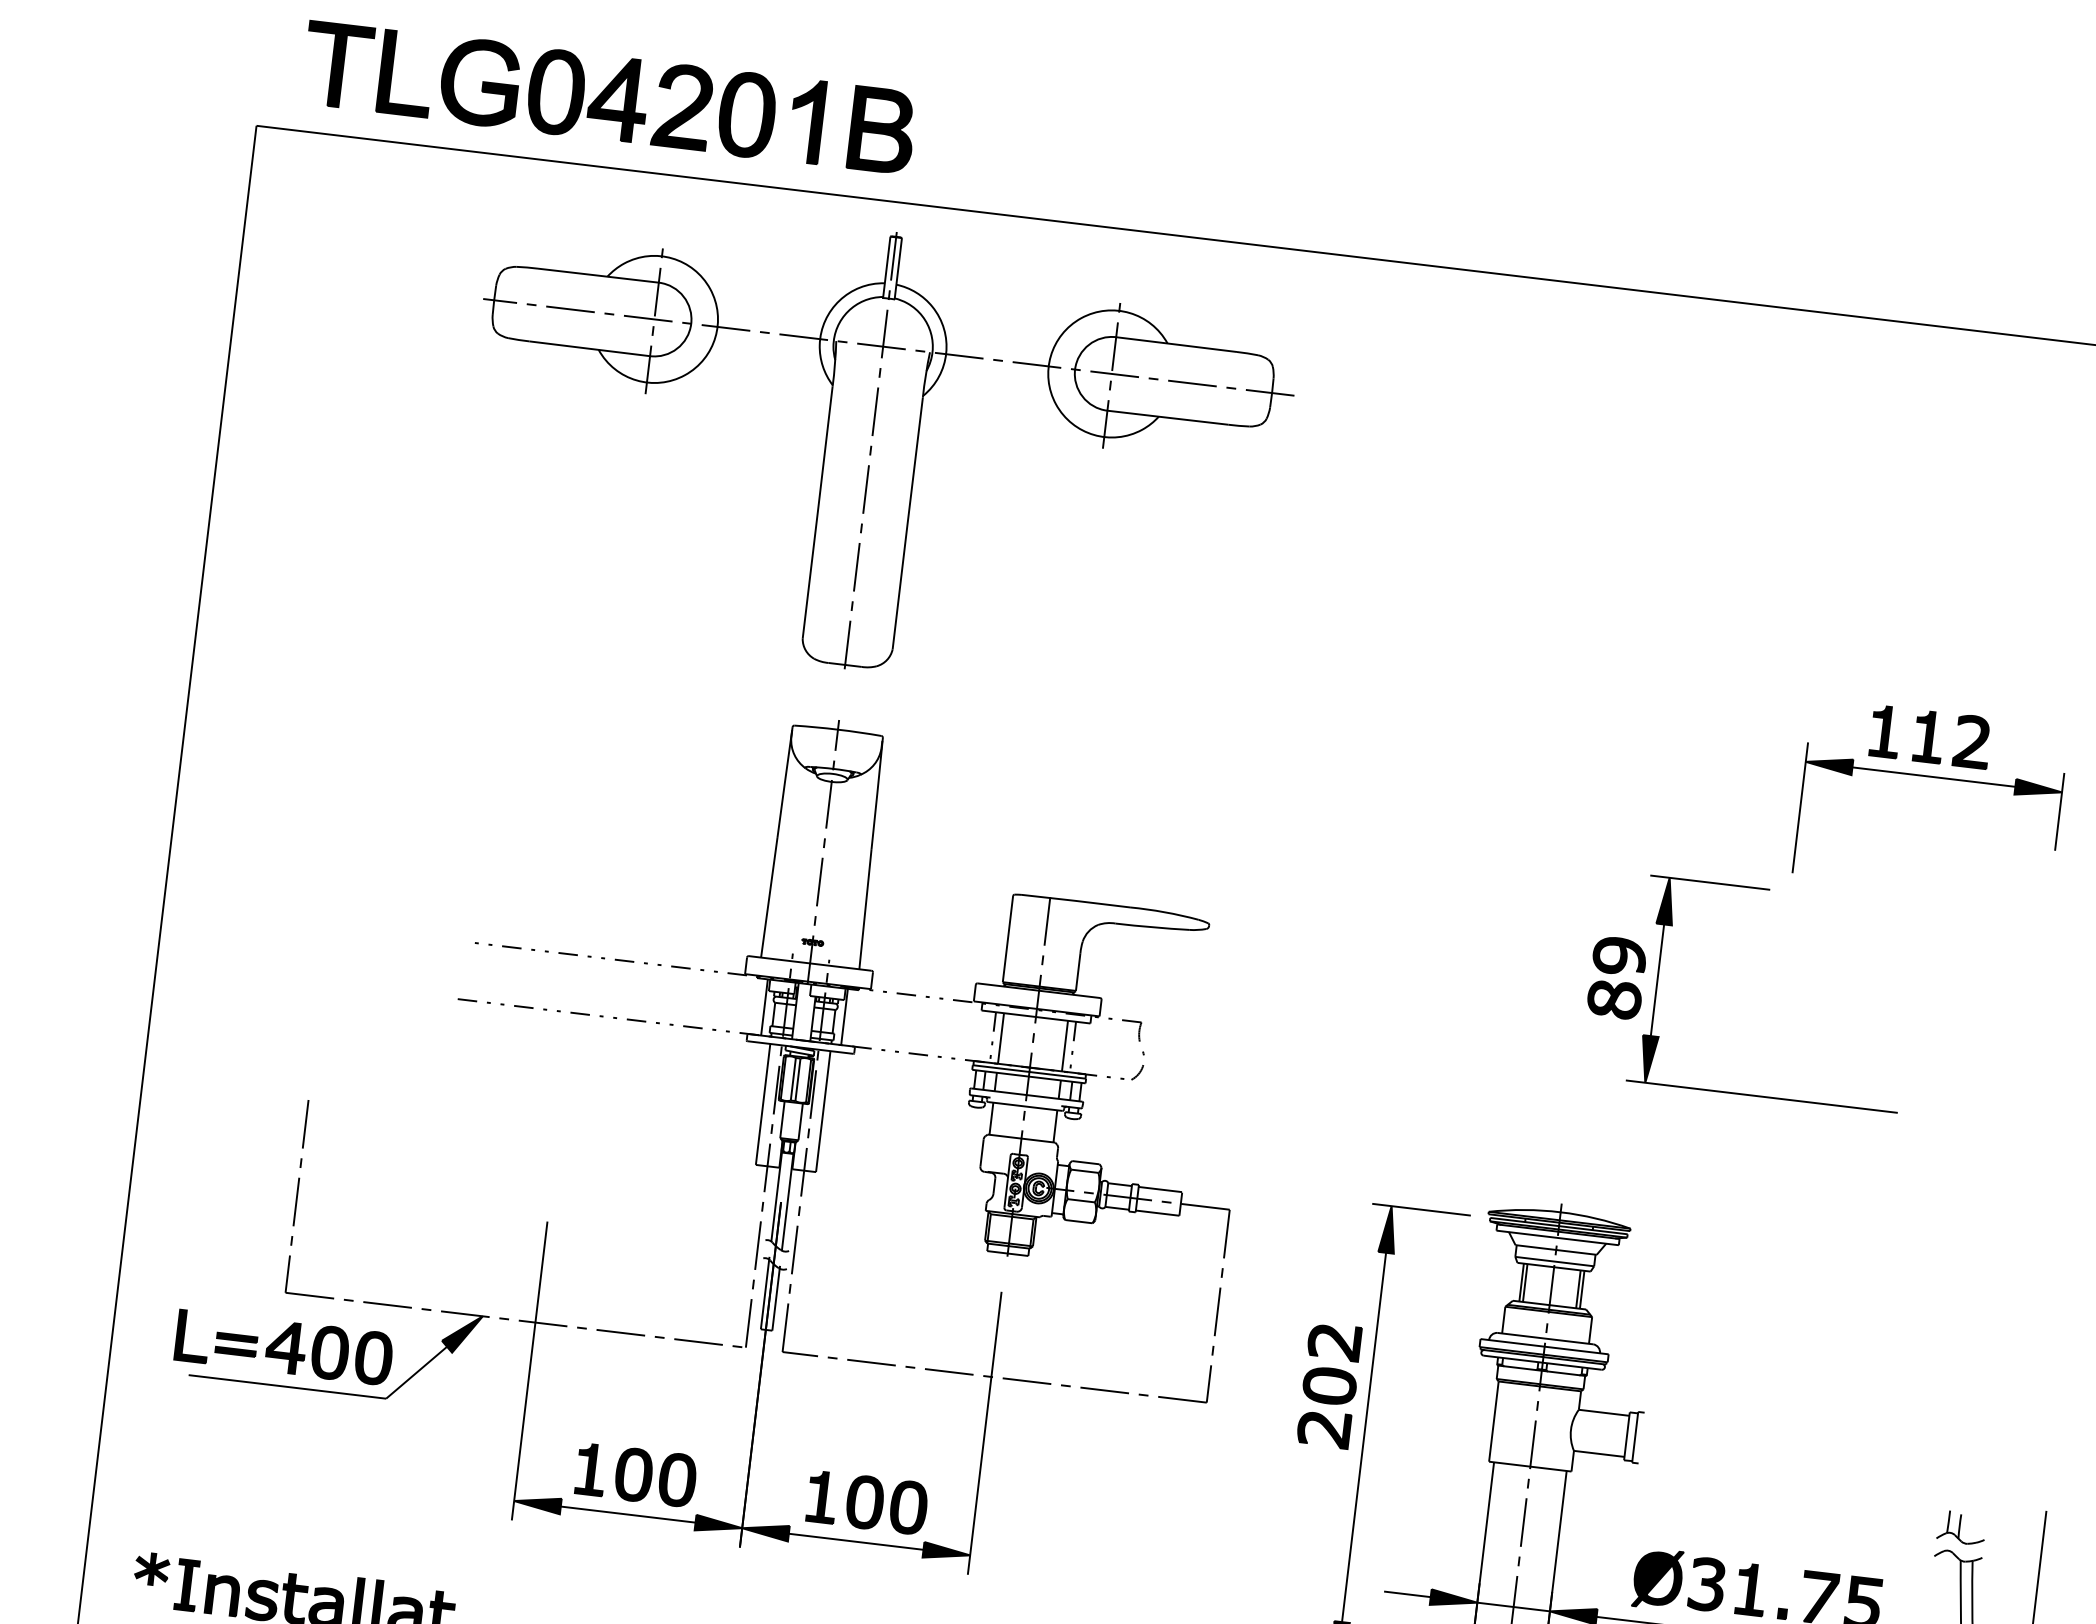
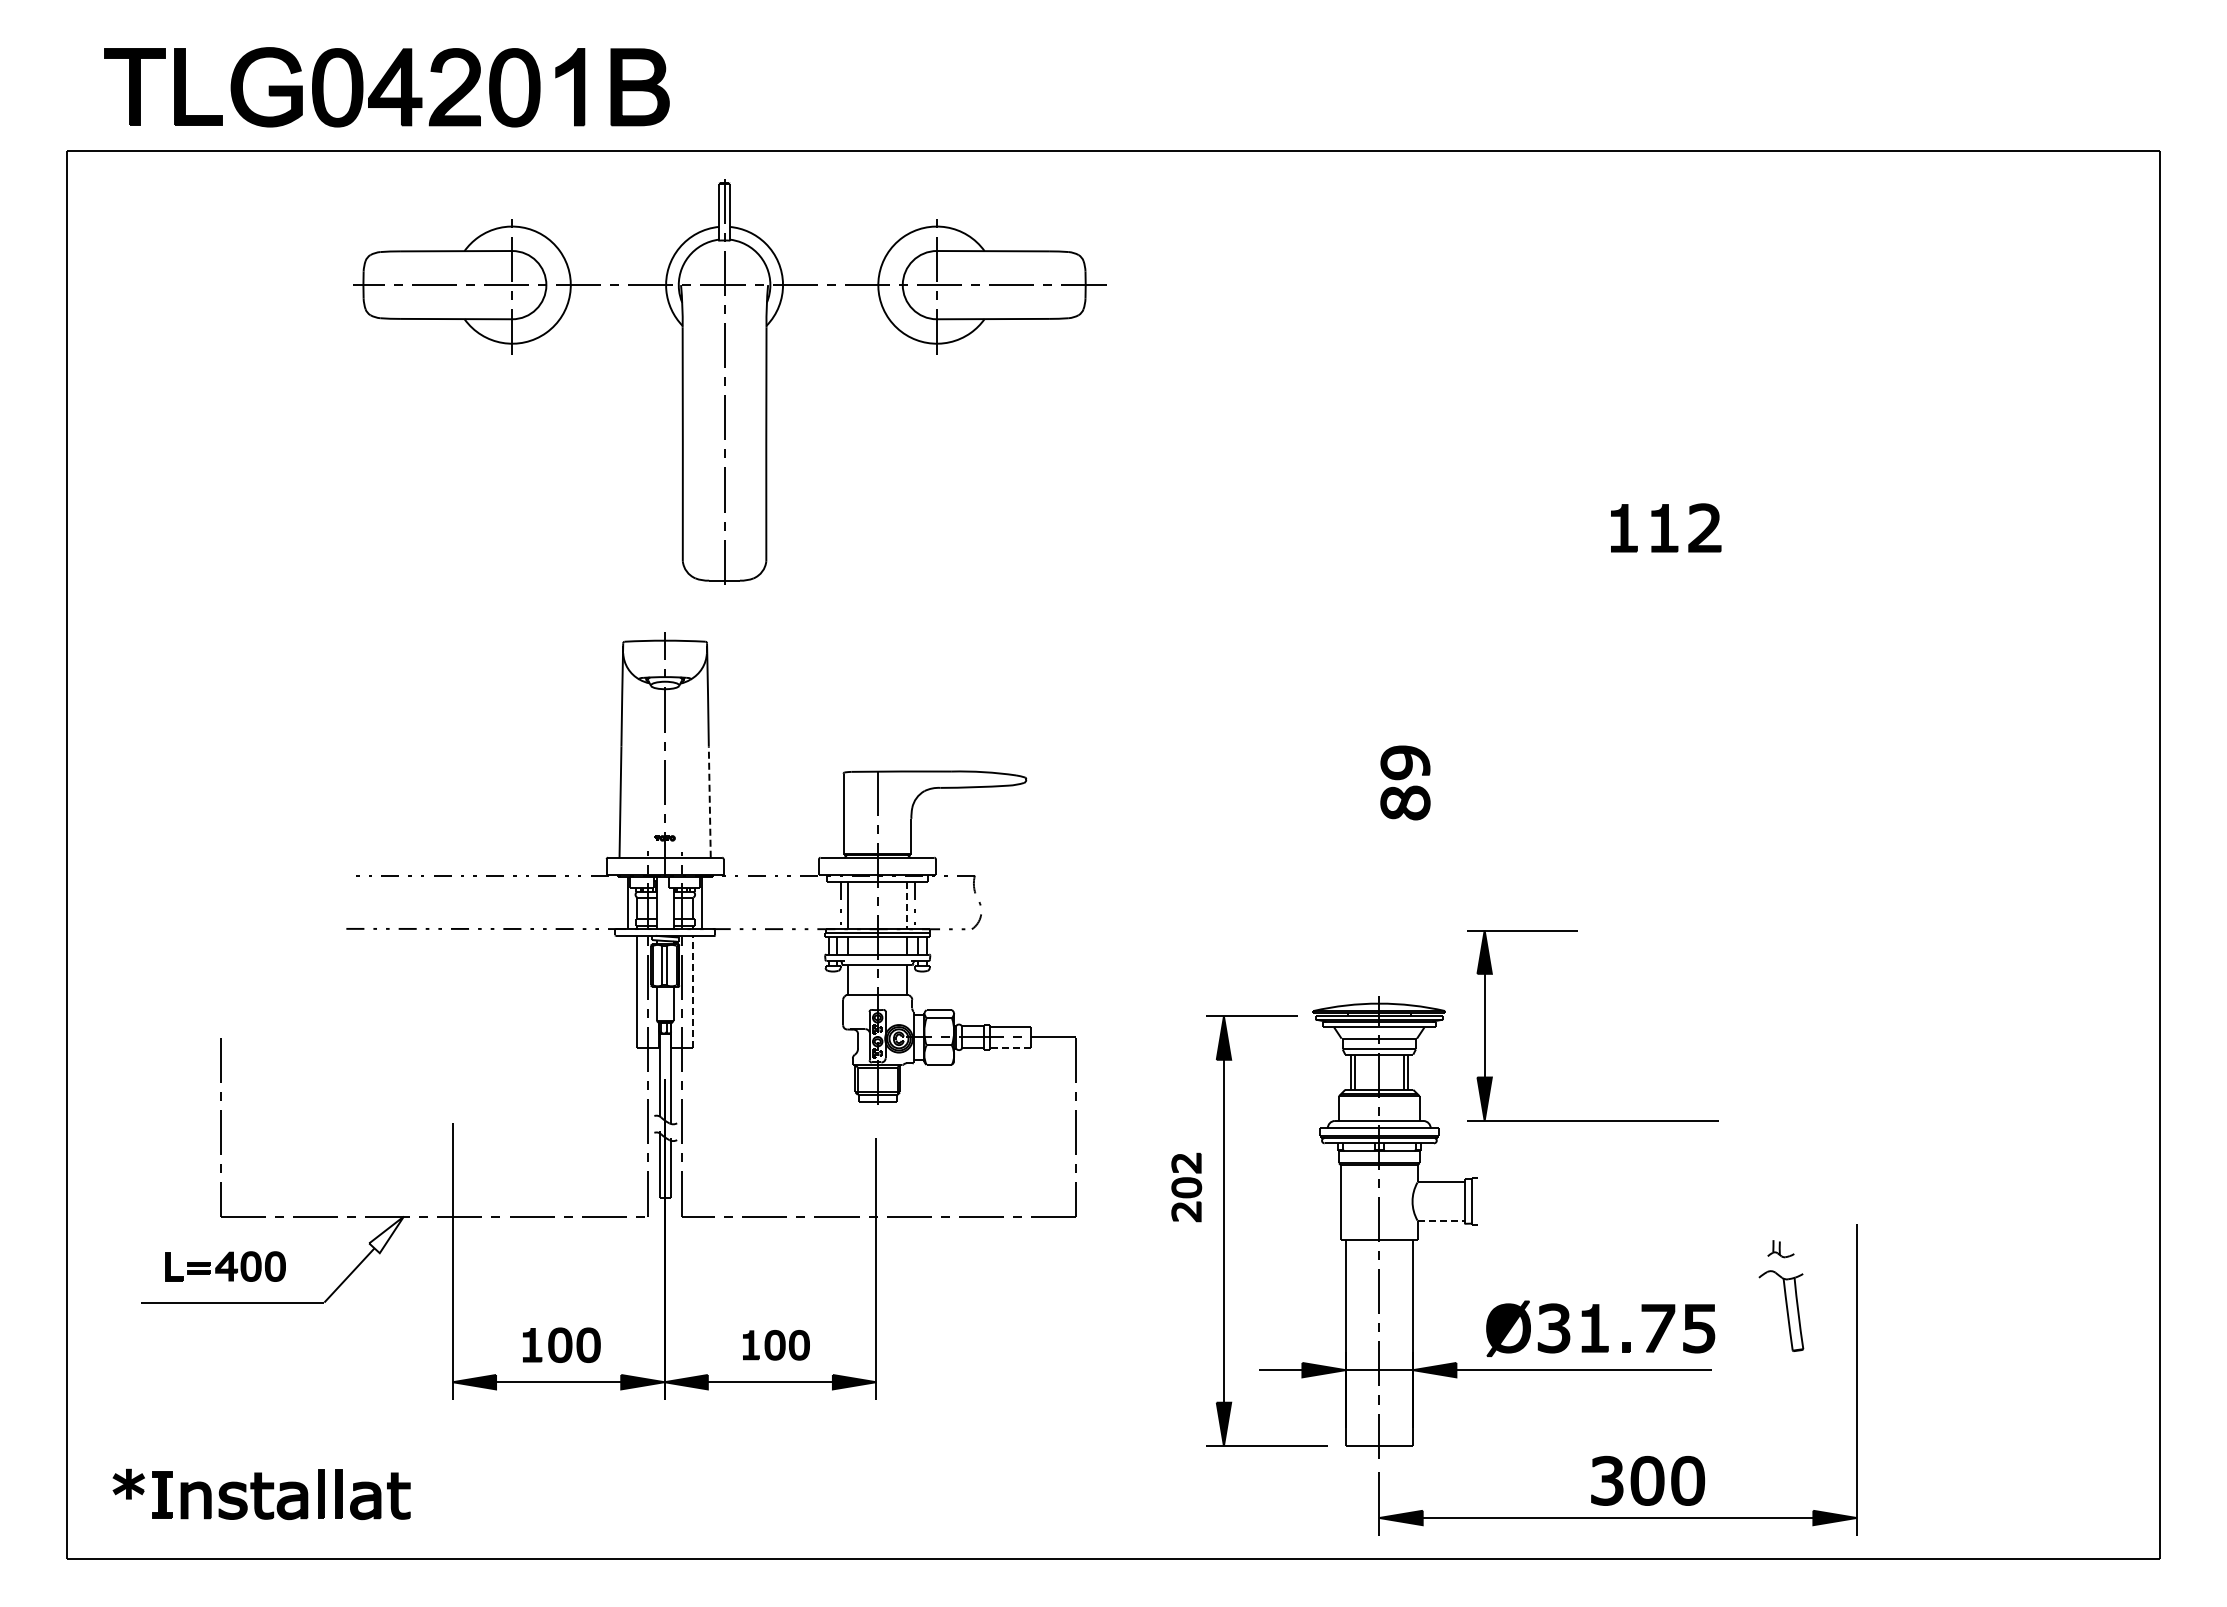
part: (876, 451) -> (729, 381), moved
part: (1933, 777) -> (1673, 564), removed
line: (865, 909) -> (709, 802), solid -> dashed
line: (1064, 1047) -> (907, 906), solid -> dashed
part: (1761, 1096) -> (1592, 1120), moved
line: (823, 1111) -> (693, 991), solid -> dashed
line: (1156, 1213) -> (1009, 1048), solid -> dashed
fill: (461, 1333) -> (386, 1234), removed
part: (284, 1347) -> (225, 1266), size x0.6
part: (1329, 1385) -> (1186, 1187), size x0.6
line: (1599, 1453) -> (1441, 1220), solid -> dashed
part: (635, 1475) -> (561, 1345), size x0.7
part: (867, 1503) -> (776, 1345), size x0.6
part: (1961, 1527) -> (1780, 1248), size x0.6

